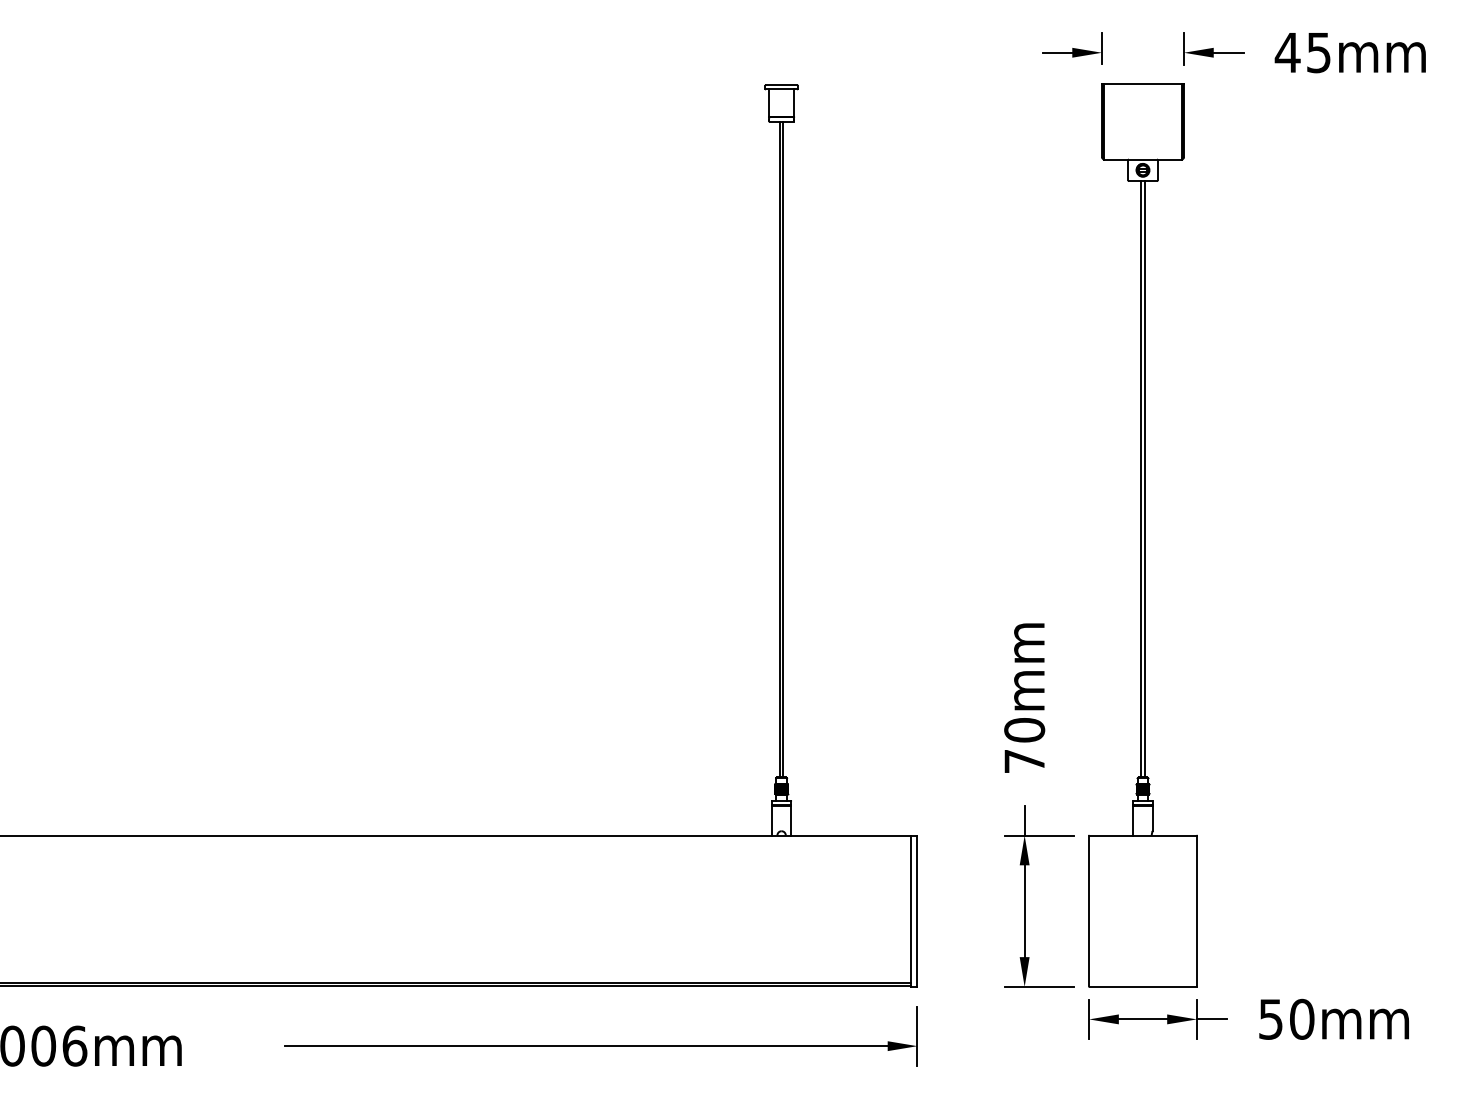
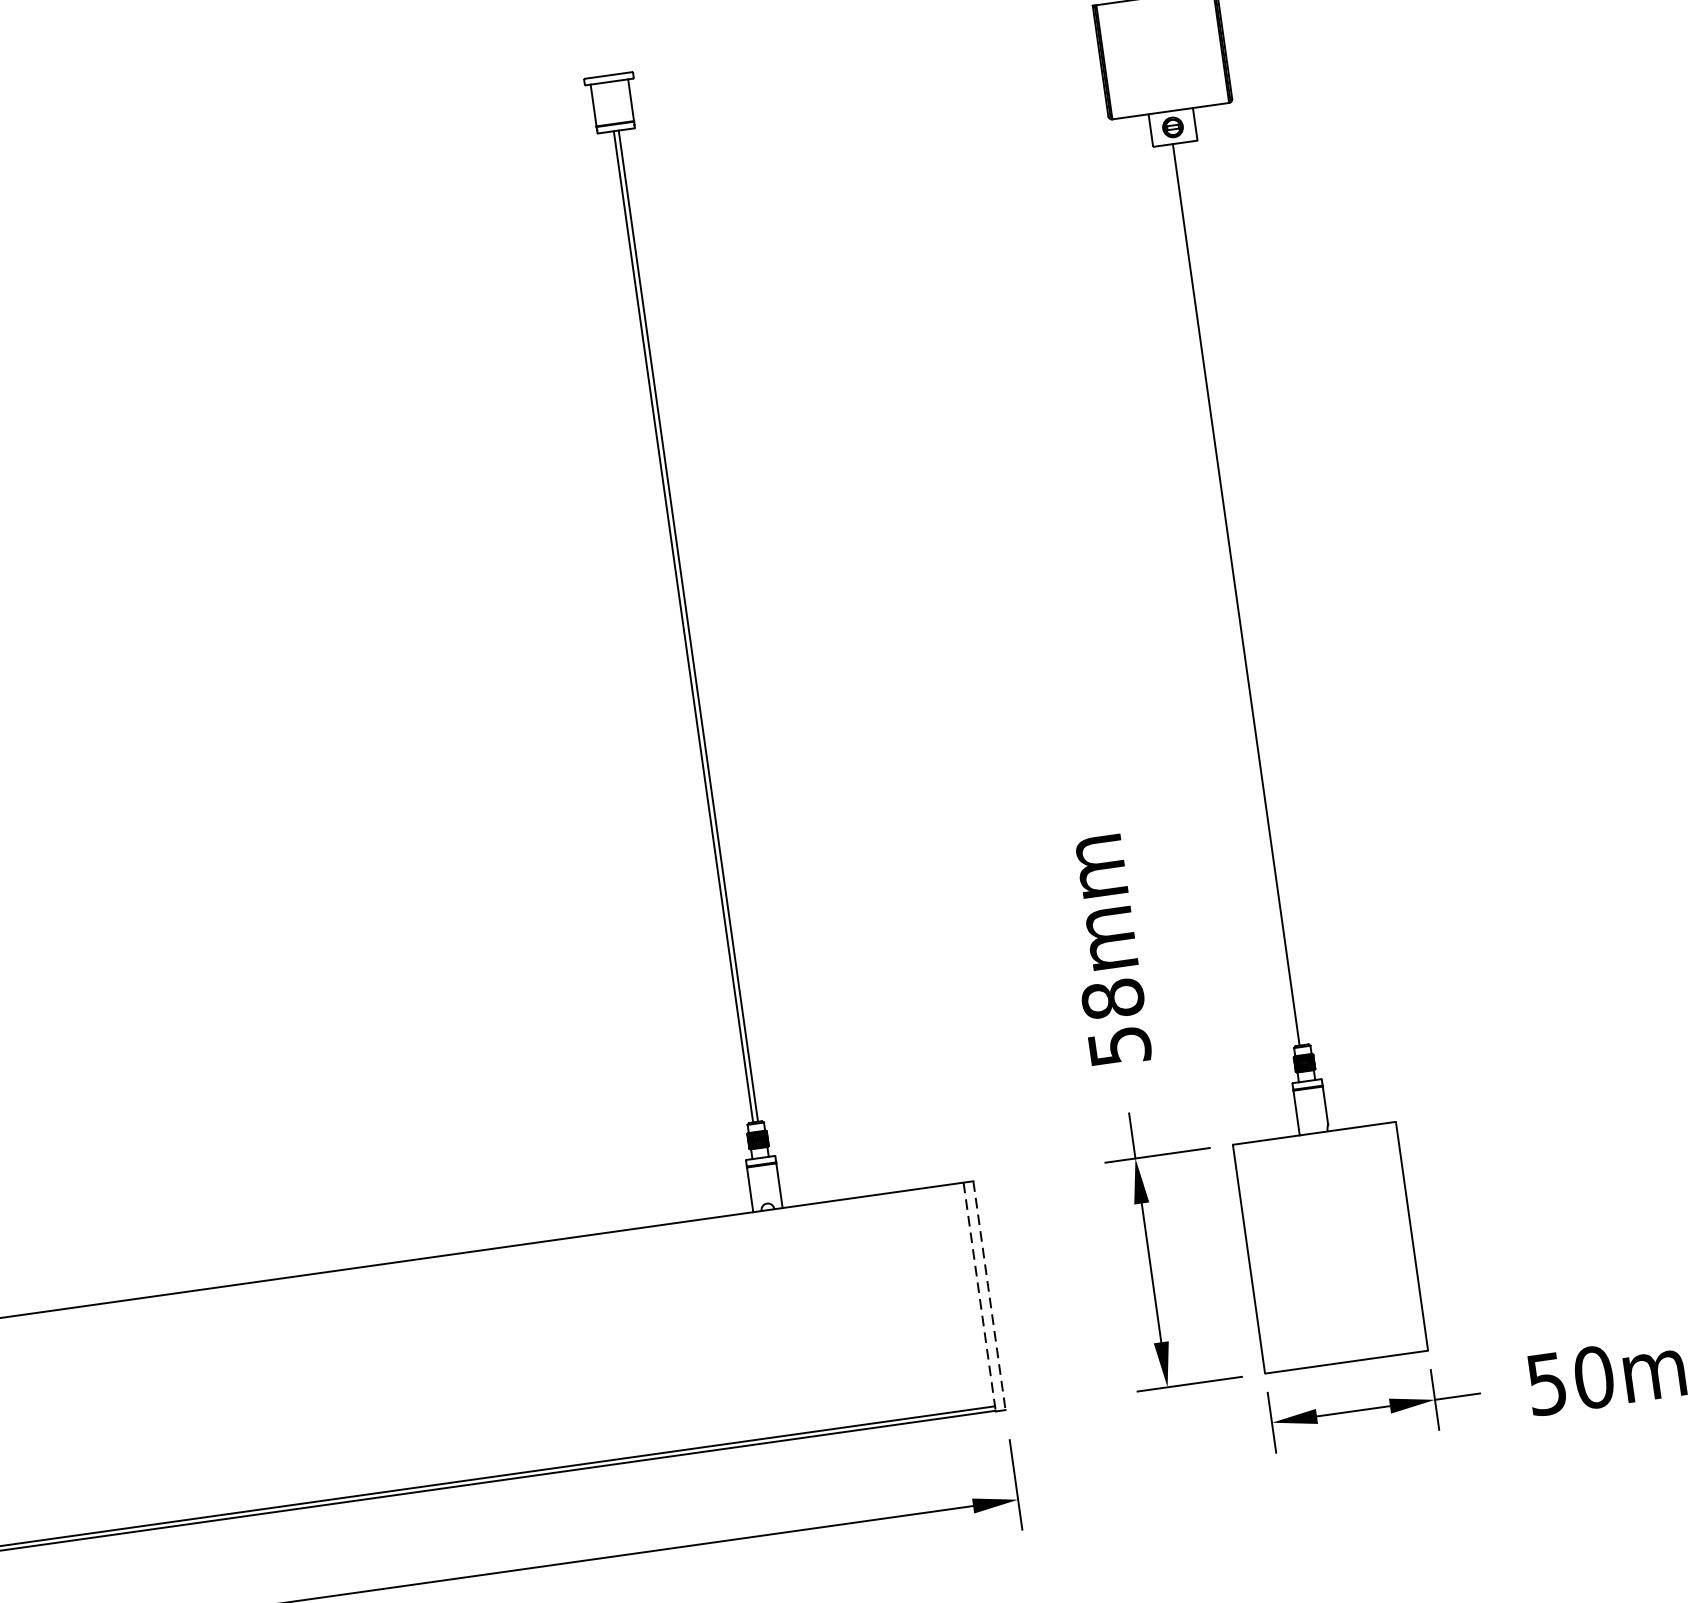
line: (1144, 479) -> (1240, 594), removed
text: (1024, 745) -> (1116, 1022), 70mm -> 58mm
line: (910, 911) -> (978, 1297), solid -> dashed
line: (917, 911) -> (989, 1296), solid -> dashed

